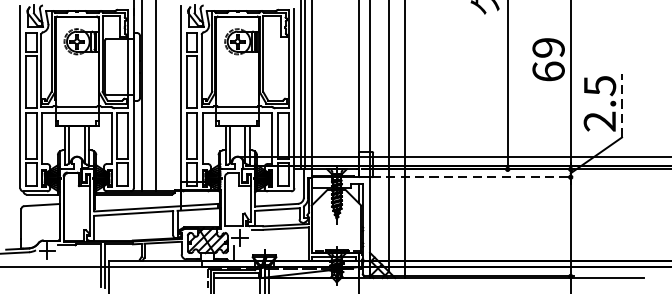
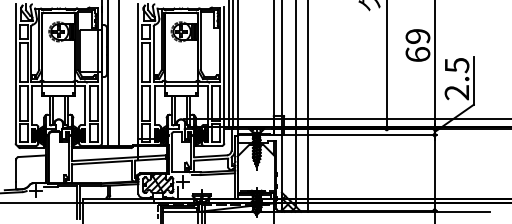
line: (621, 105) -> (473, 80), dashed -> solid
line: (473, 177) -> (360, 135), dashed -> solid

